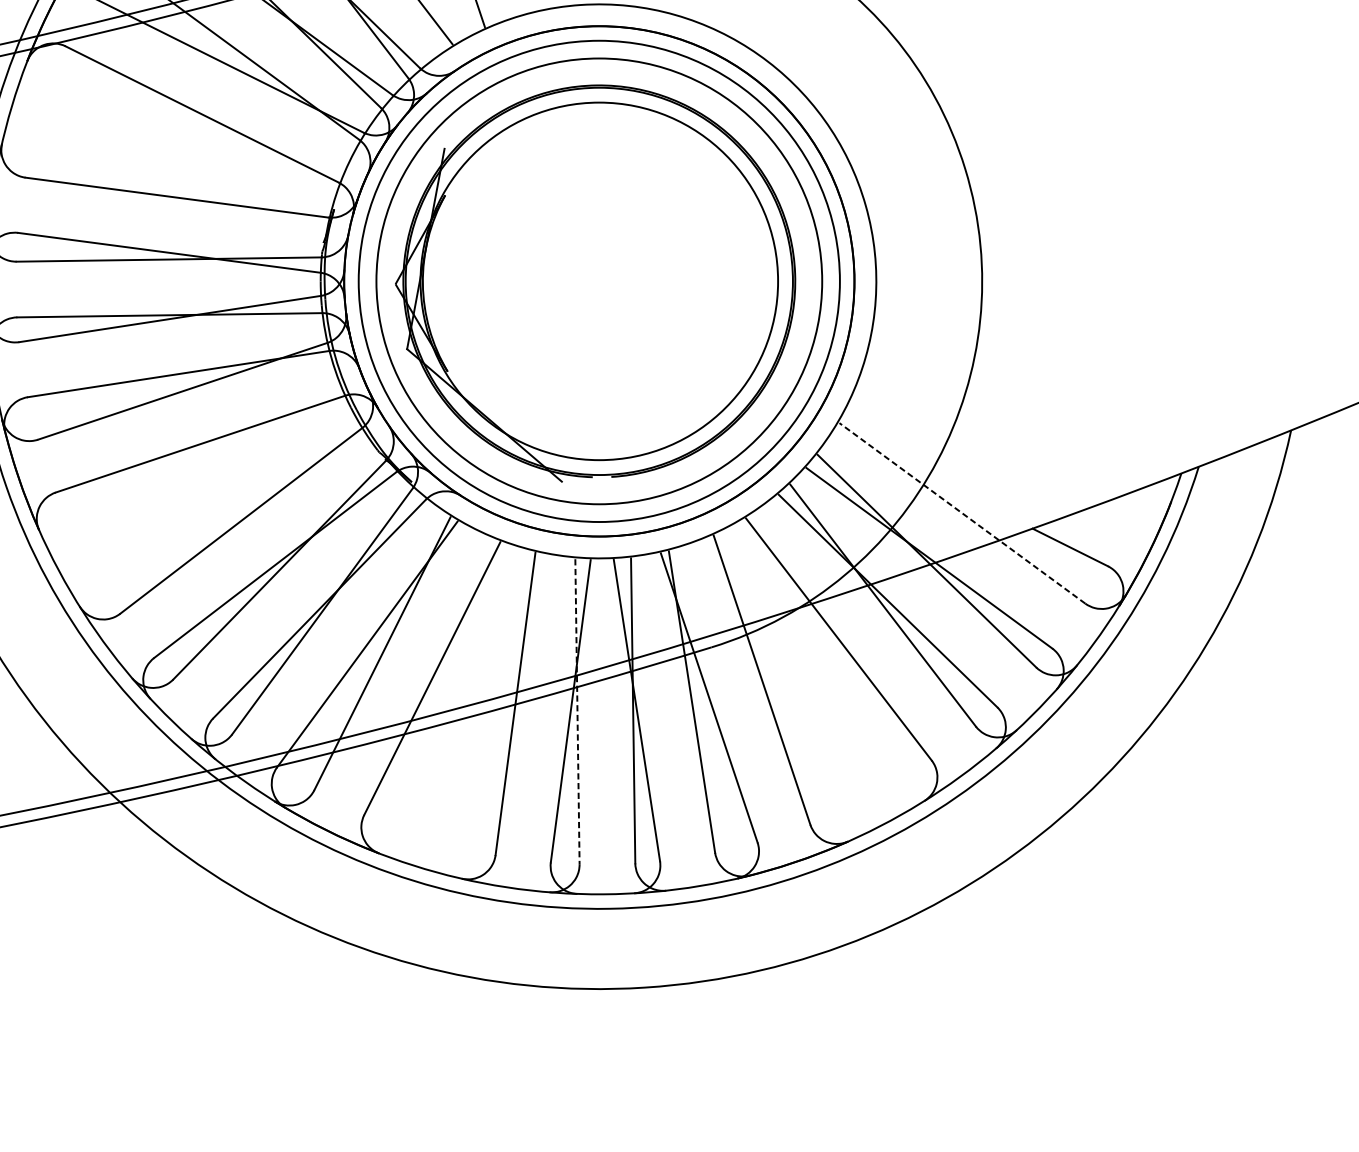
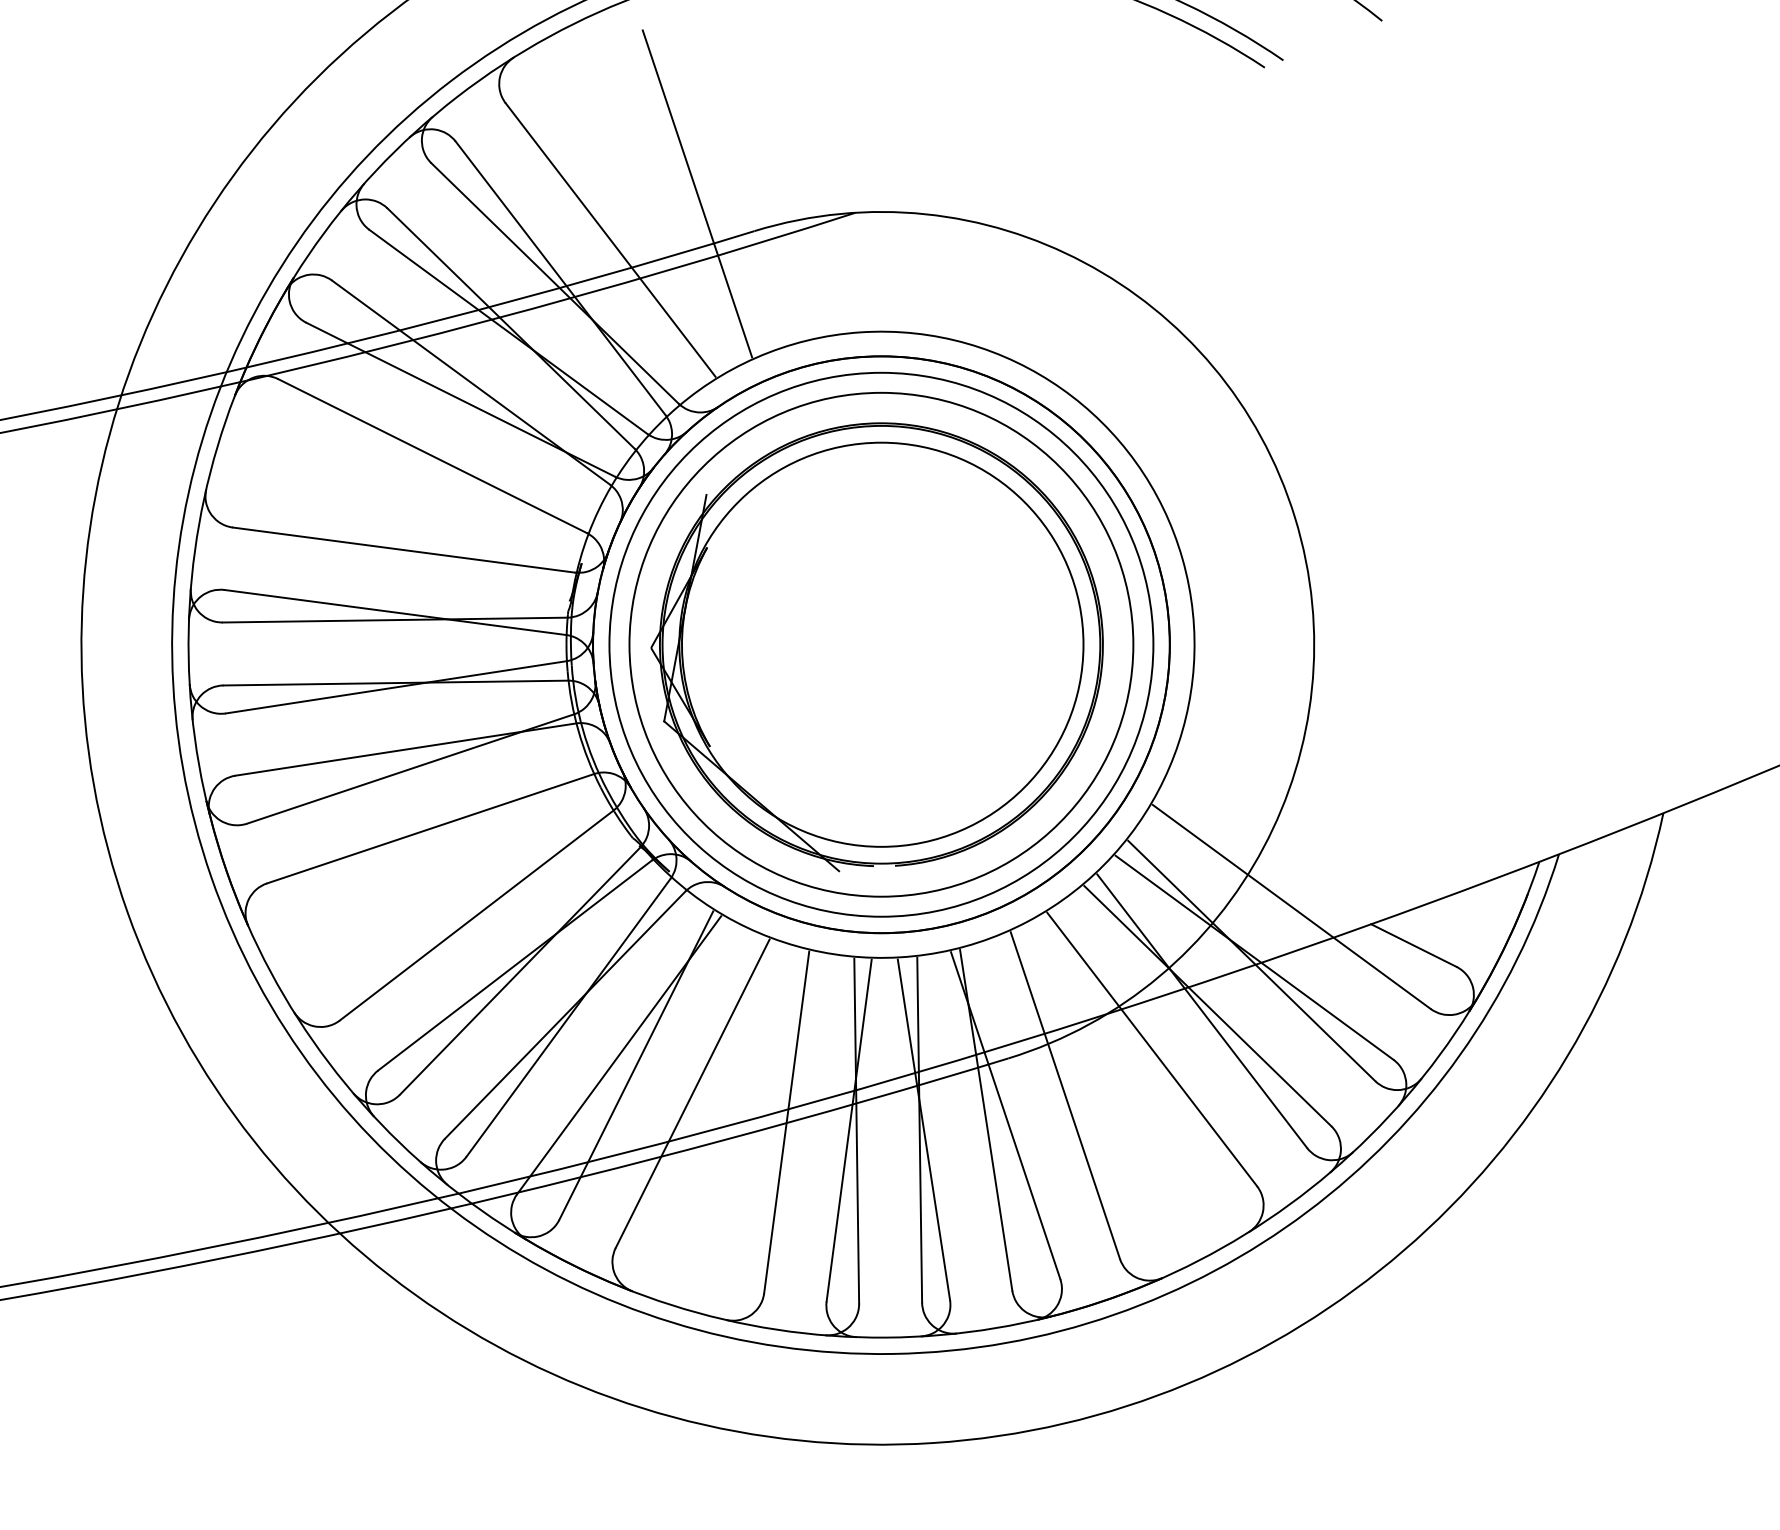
line: (962, 512) -> (1291, 906), dashed -> solid
line: (577, 711) -> (856, 1131), dashed -> solid

